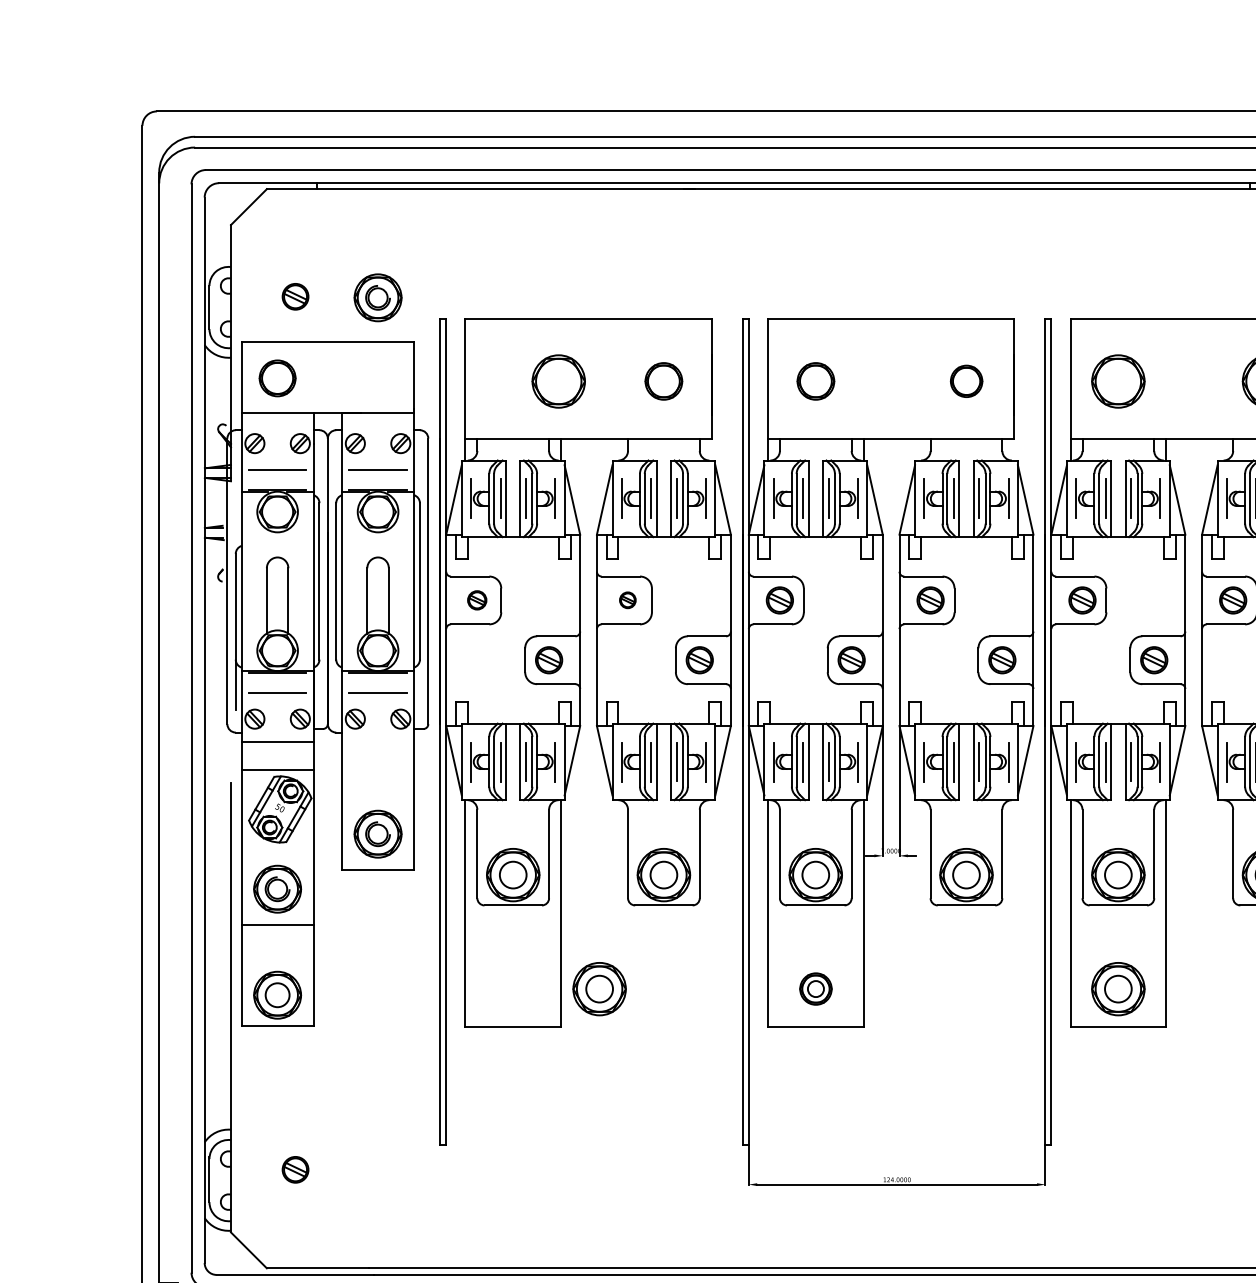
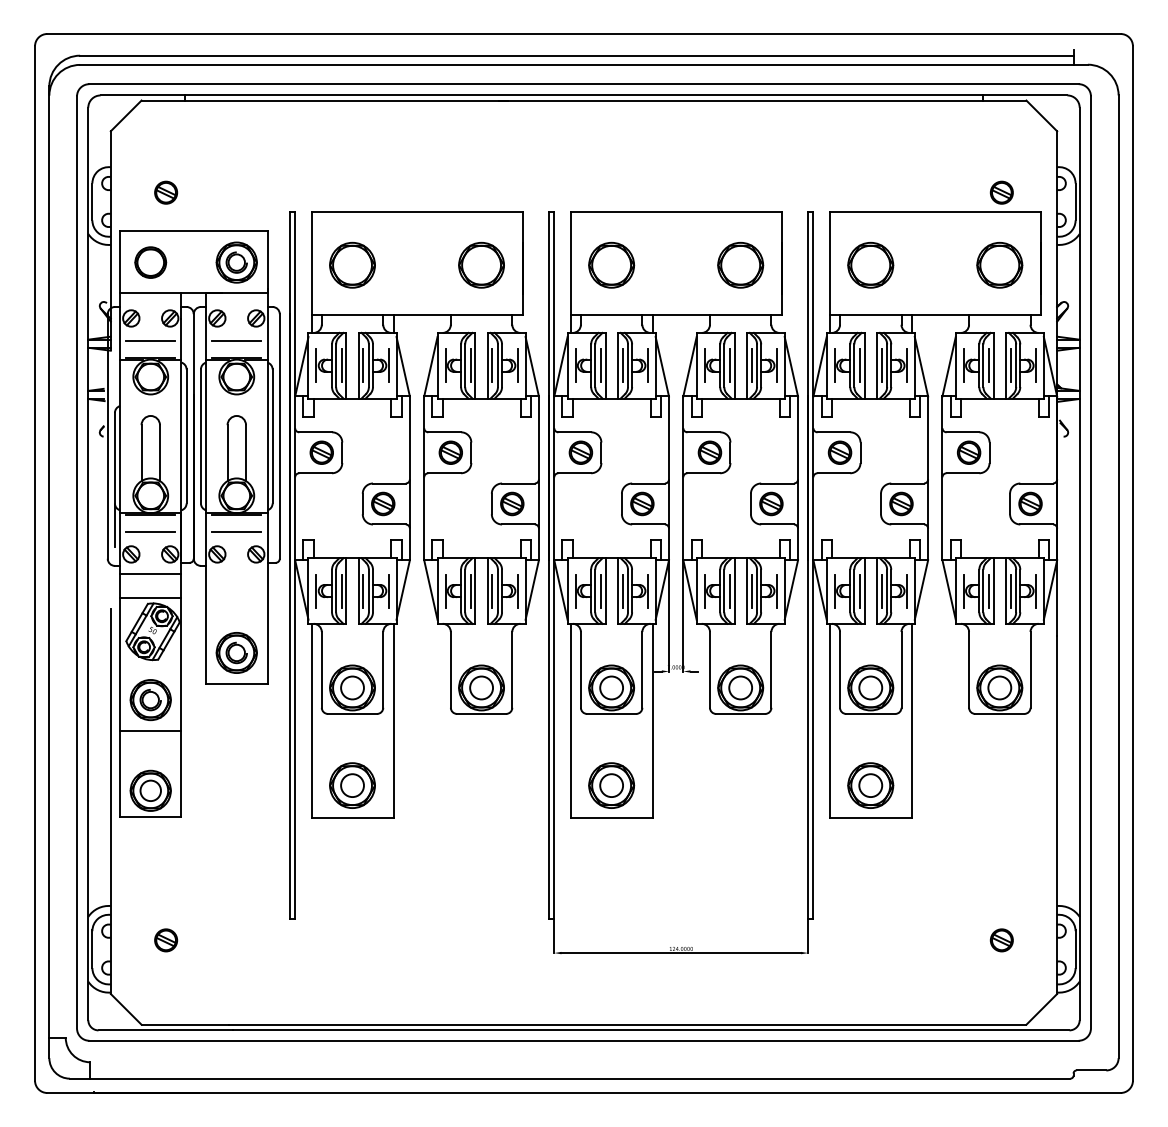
part: (377, 297) -> (236, 262), moved
part: (558, 380) -> (352, 264), moved
part: (663, 380) -> (481, 264), size x1.43
part: (815, 380) -> (611, 264), size x1.43
part: (966, 380) -> (740, 264), size x1.67
part: (476, 600) -> (321, 452), size x1.43
part: (627, 600) -> (450, 452), size x1.67
part: (599, 988) -> (352, 785), moved
part: (815, 988) -> (611, 785), size x1.67

